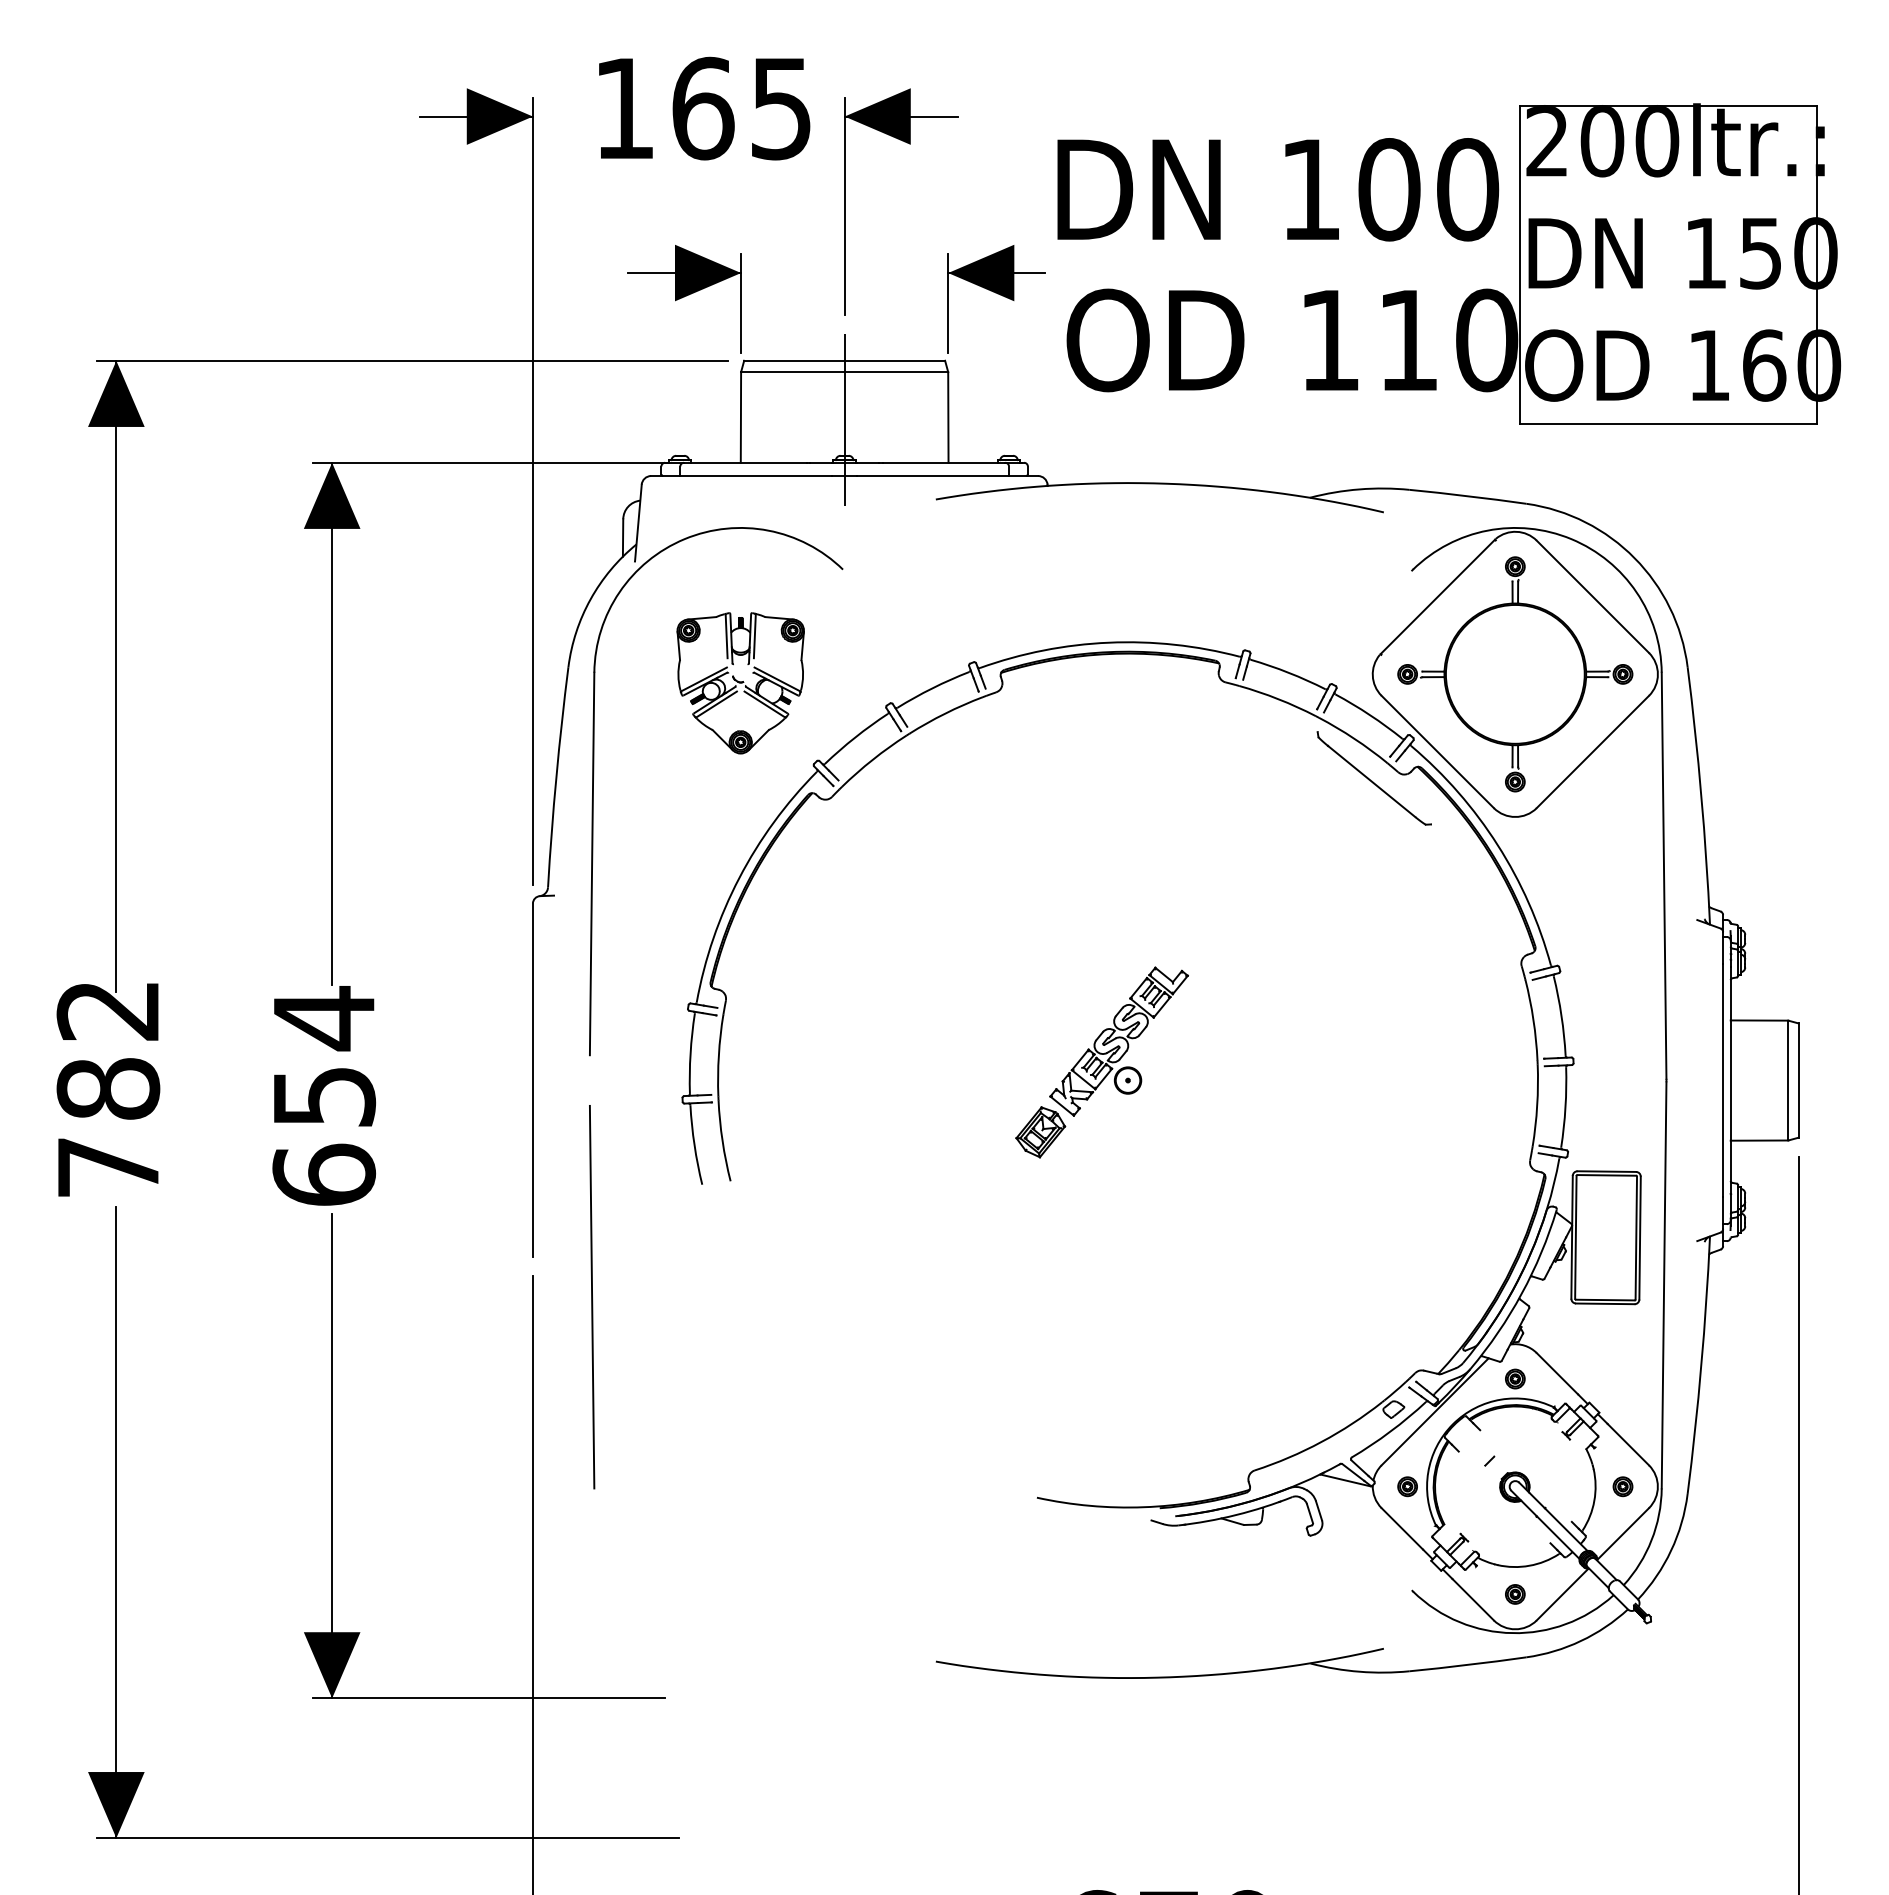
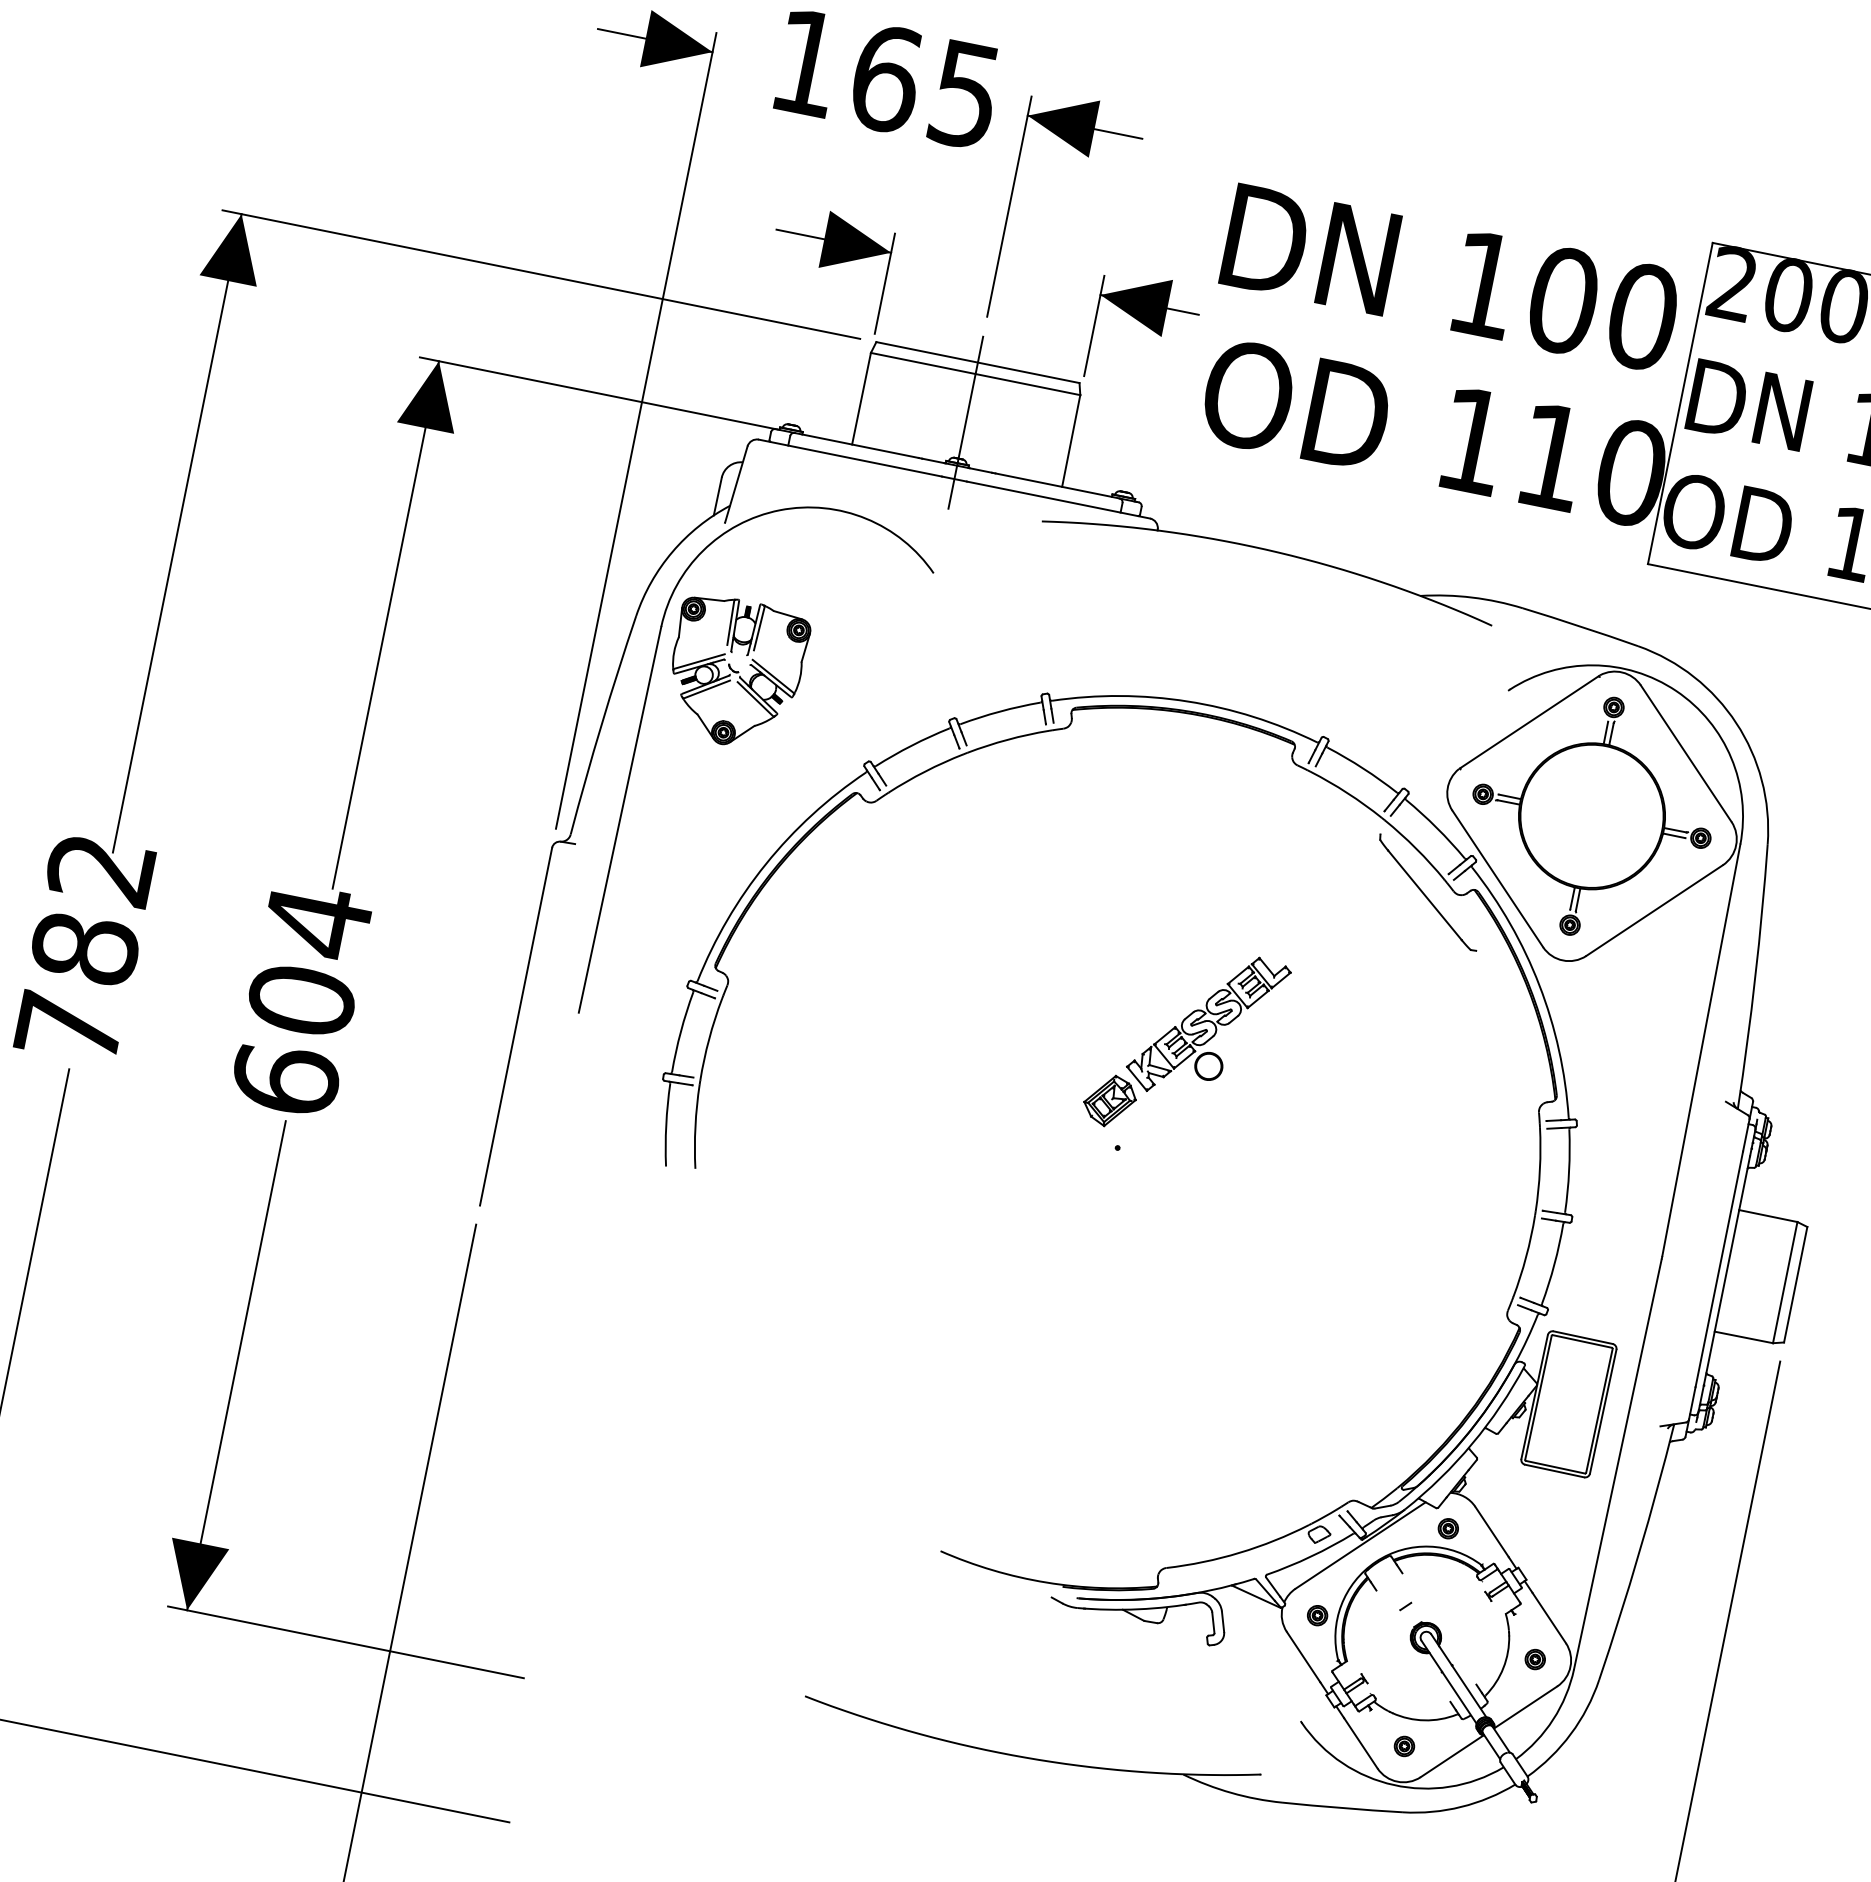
part: (740, 683) -> (735, 673), moved
part: (1101, 1062) -> (1185, 1042), moved
text: (324, 1096) -> (302, 1000), 654 -> 604
line: (591, 1296) -> (531, 1256), removed

